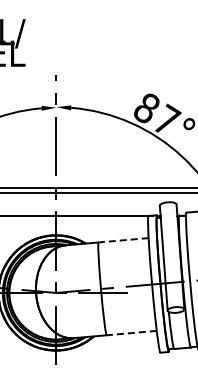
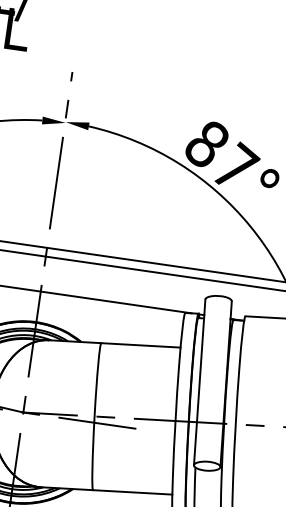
line: (123, 240) -> (140, 345), dashed -> solid
line: (131, 333) -> (132, 492), dashed -> solid

